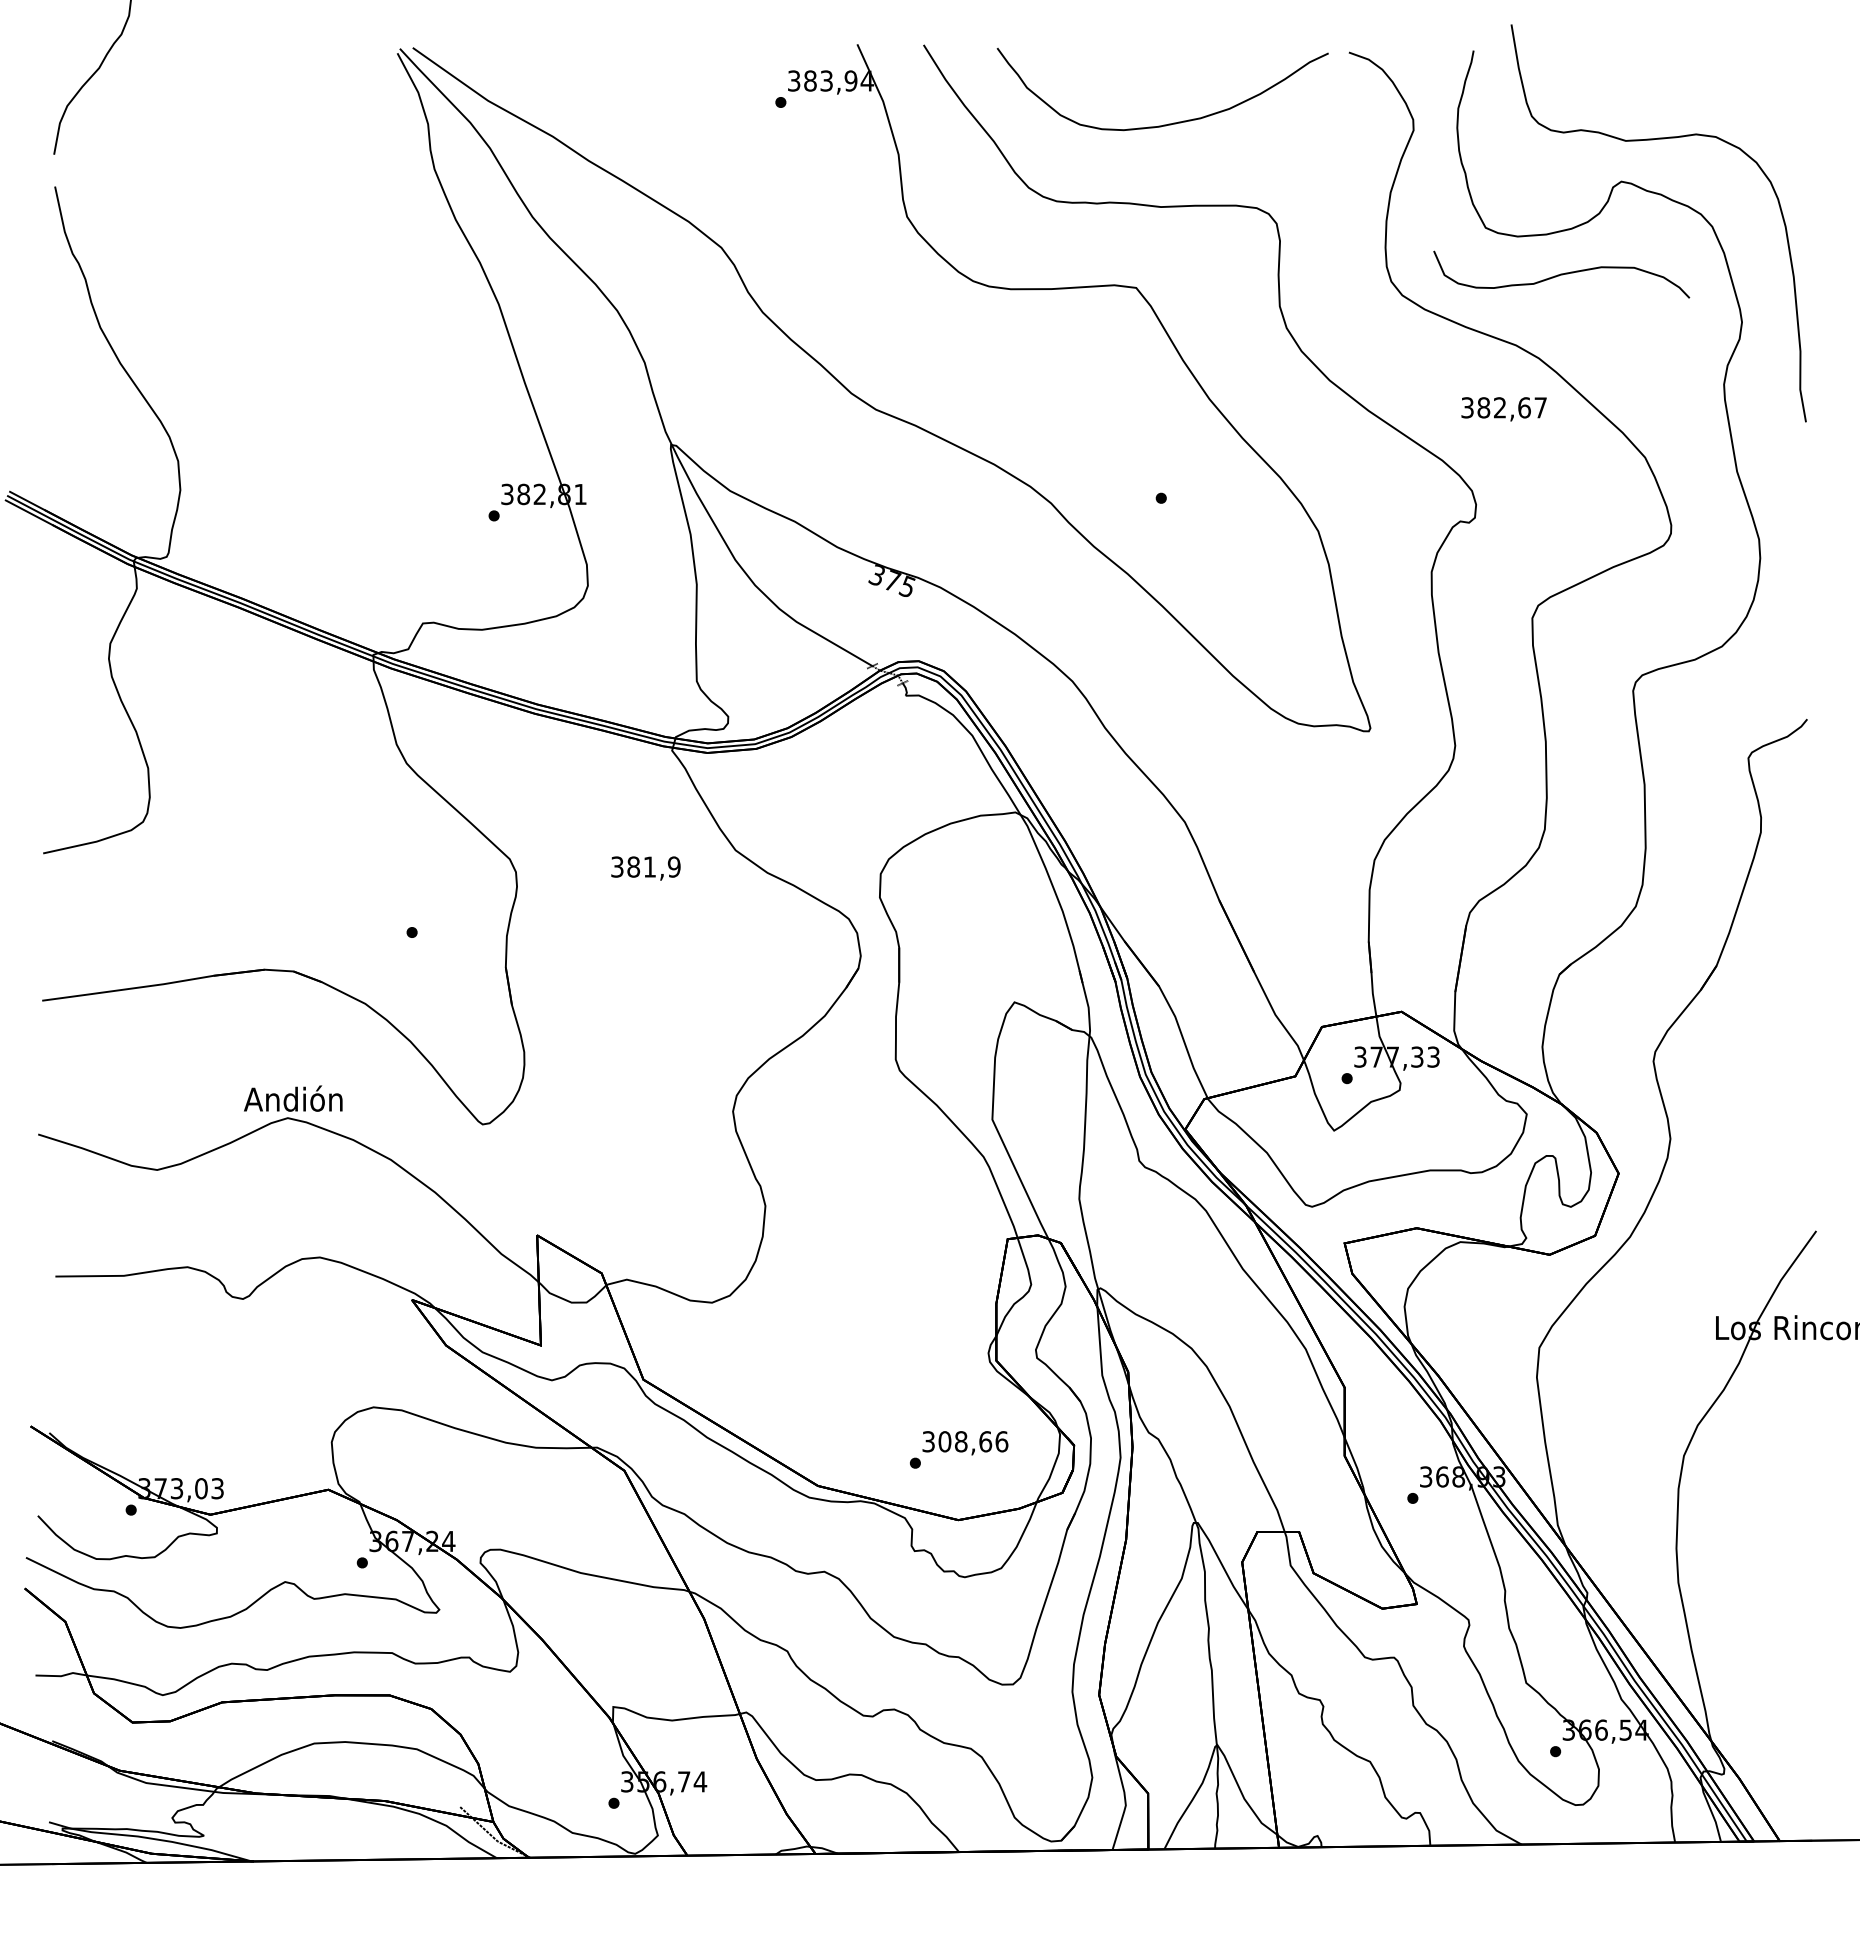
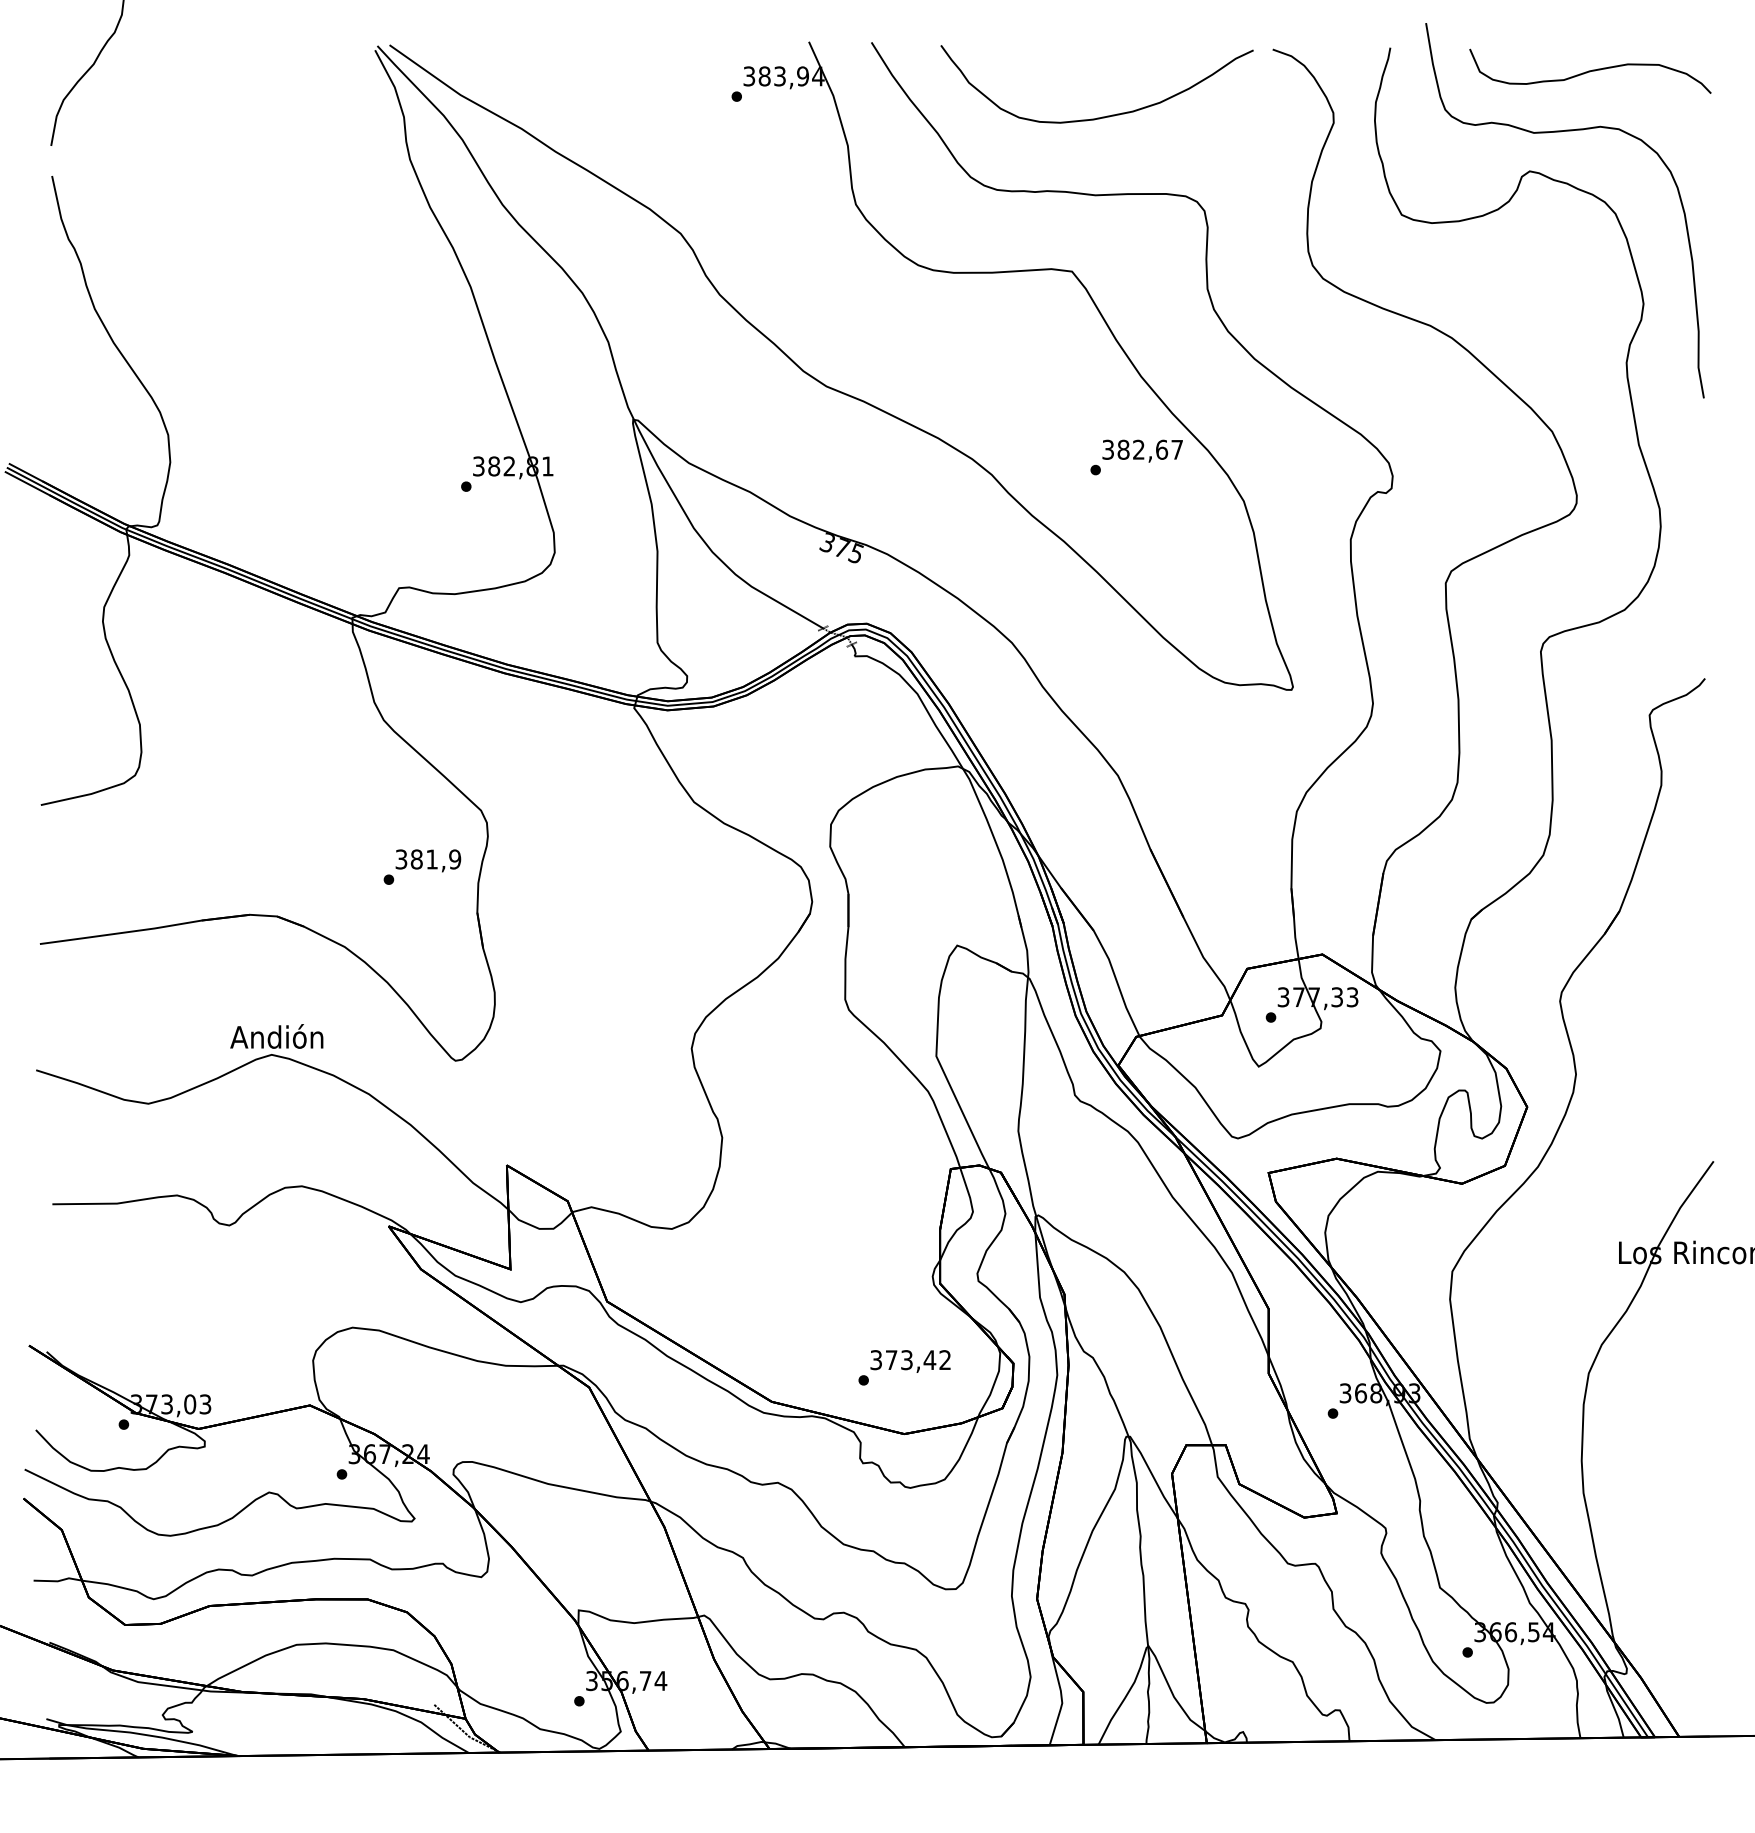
part: (1561, 274) -> (1590, 71), moved
text: (1503, 409) -> (1142, 451), moved
text: (645, 868) -> (427, 860), moved
text: (973, 1441) -> (918, 1359), 308,66 -> 373,42

